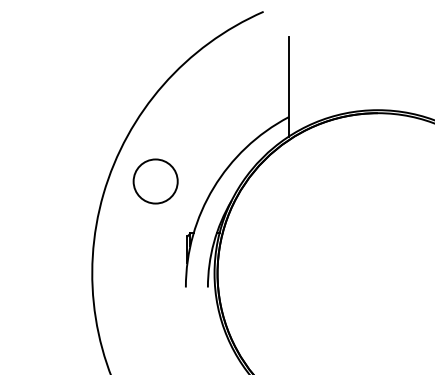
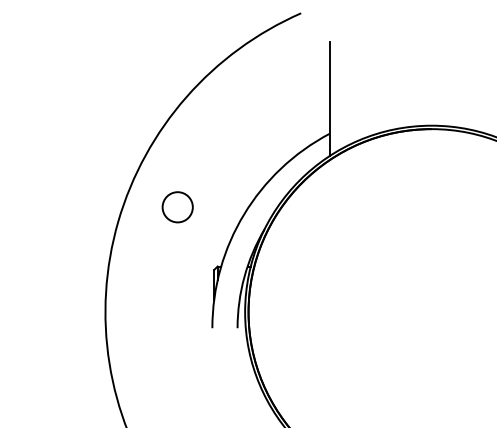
circle: (155, 181) -> (177, 207), size x0.6

